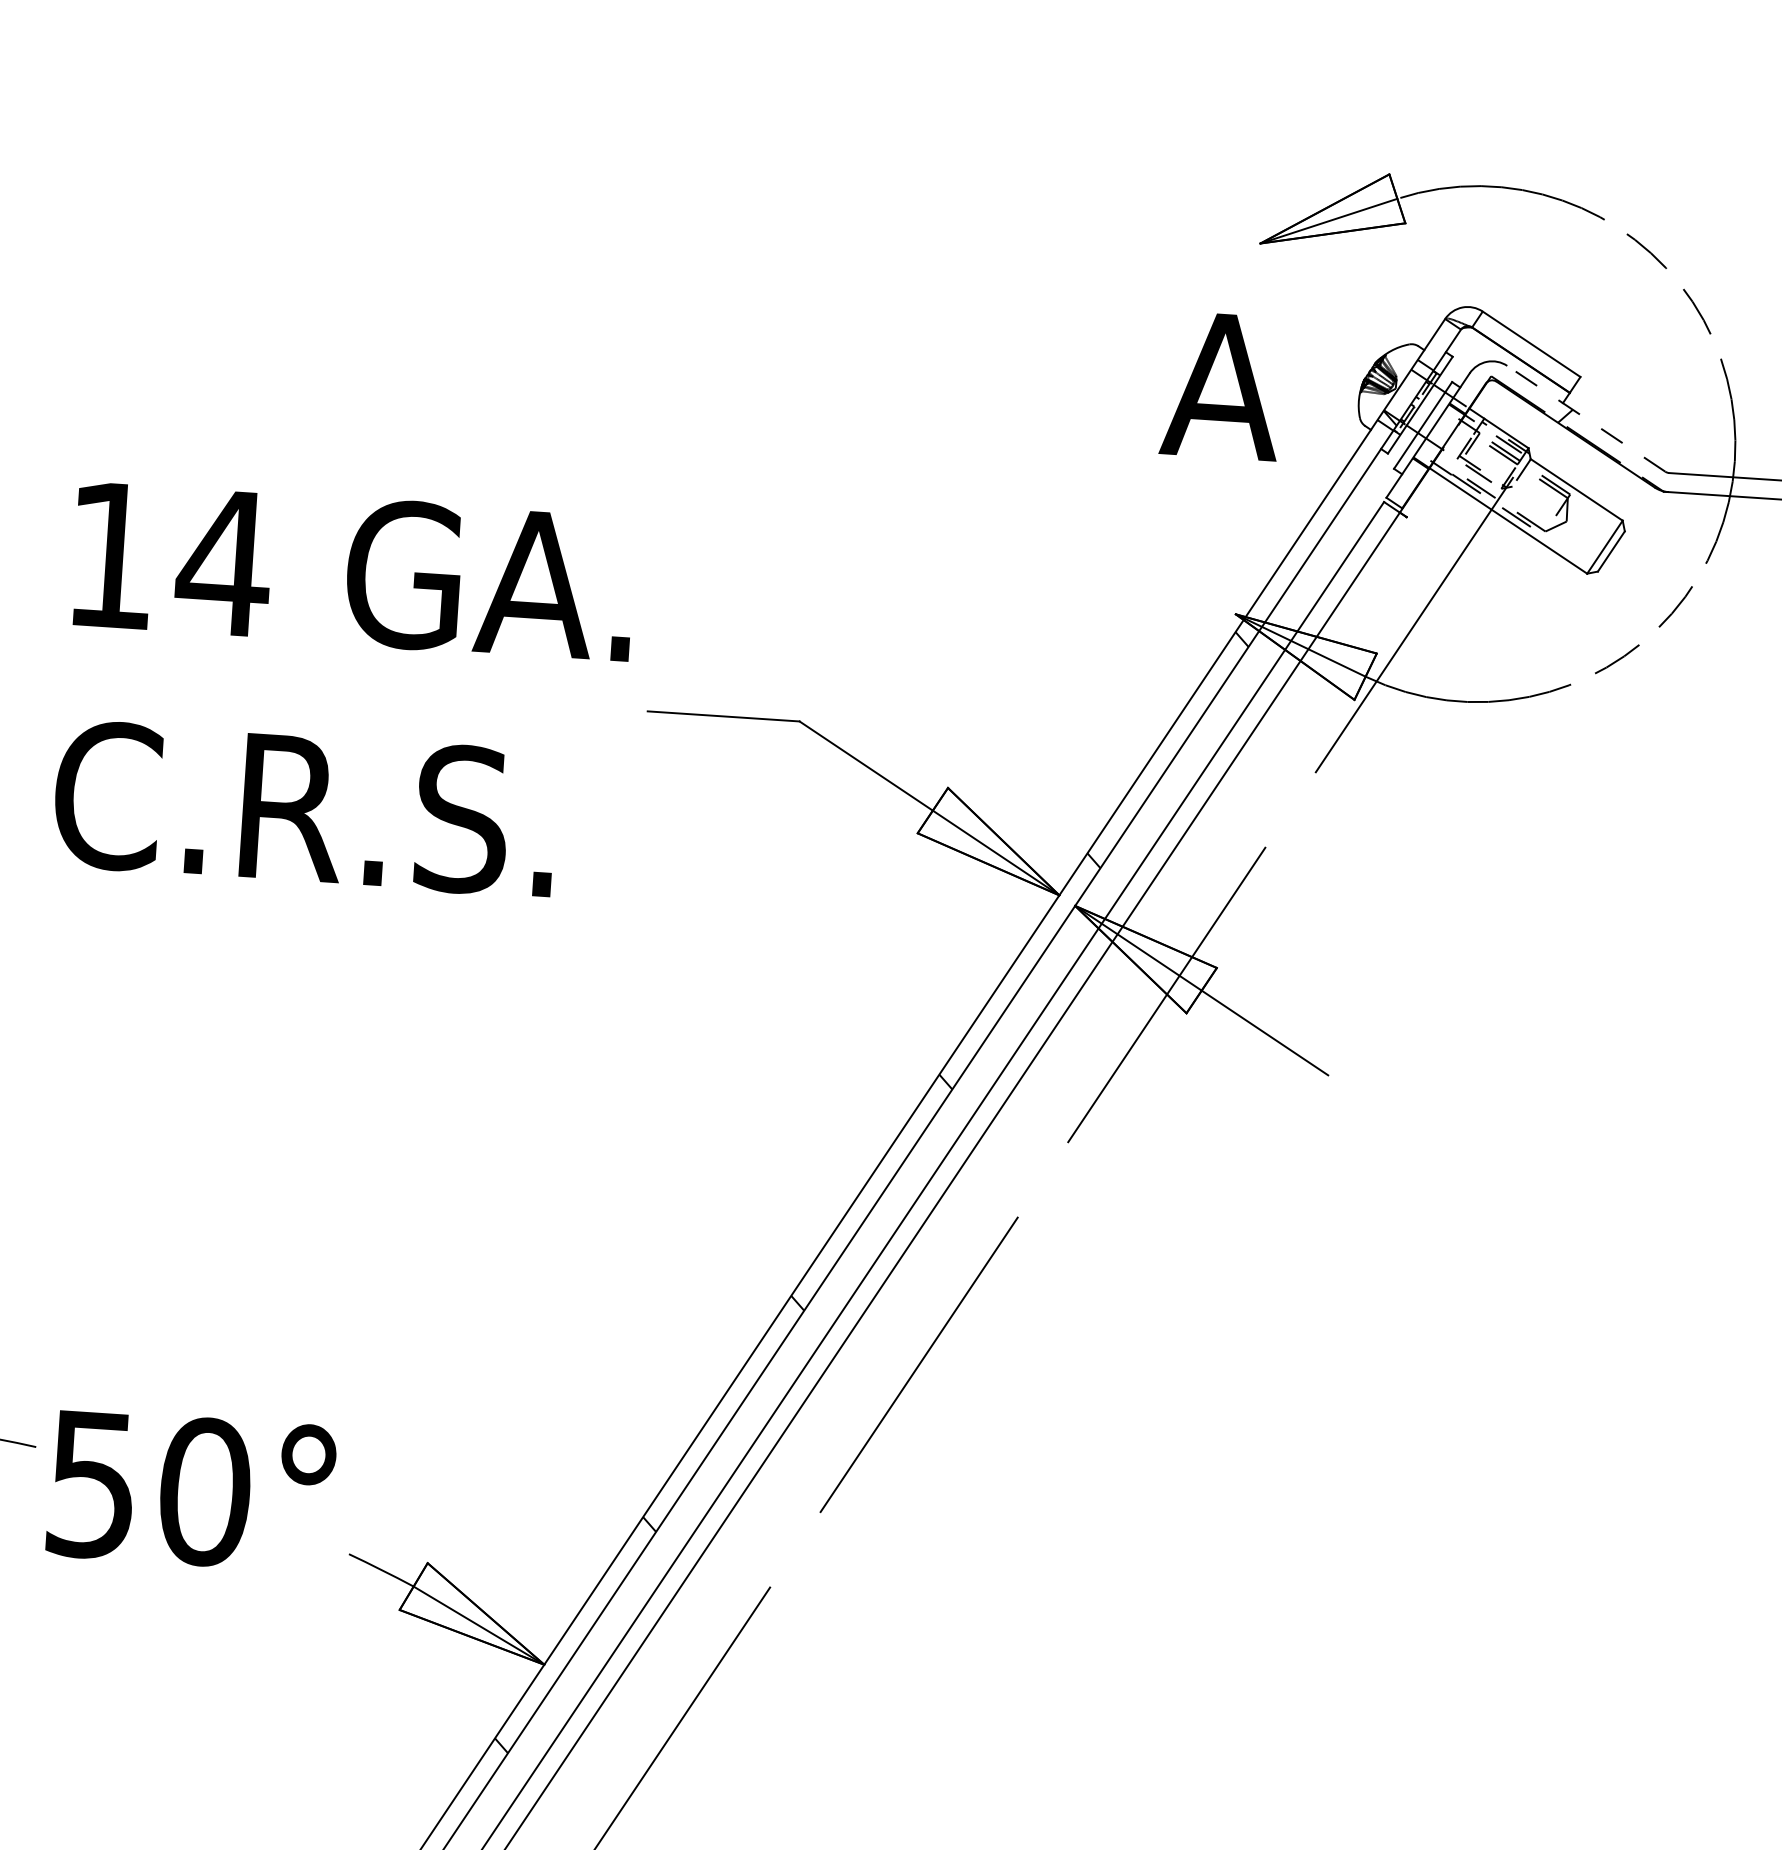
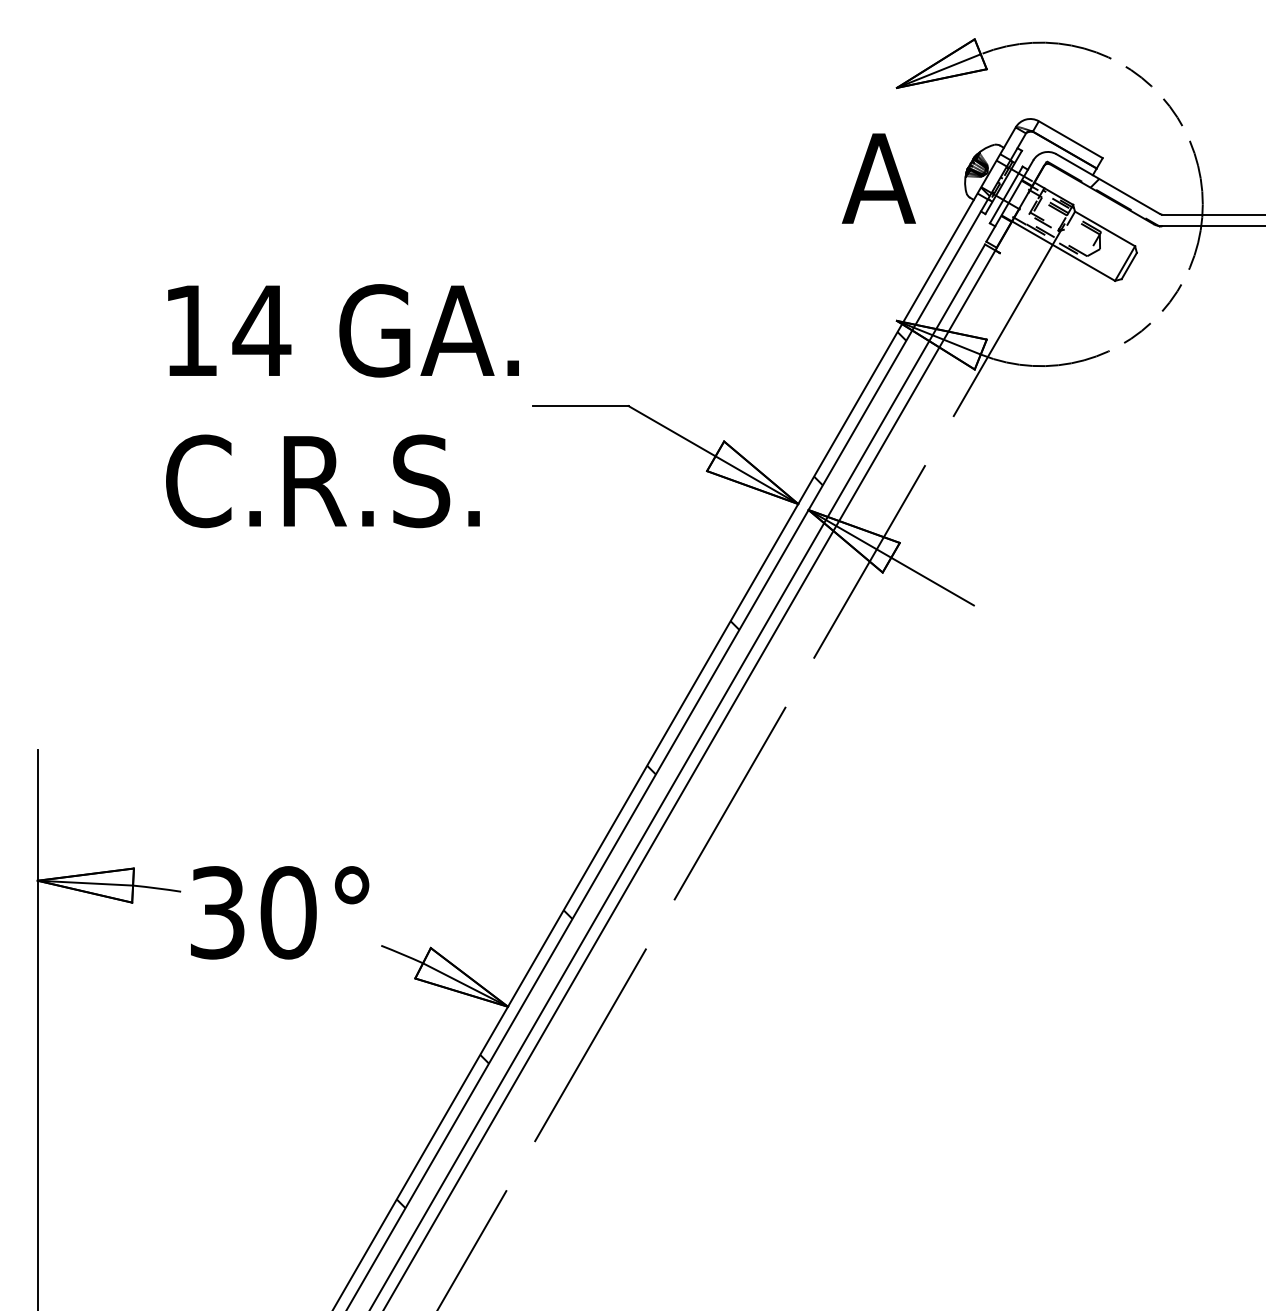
line: (1586, 419) -> (1108, 184), dashed -> solid
text: (91, 1483) -> (217, 912), 50° -> 30°

